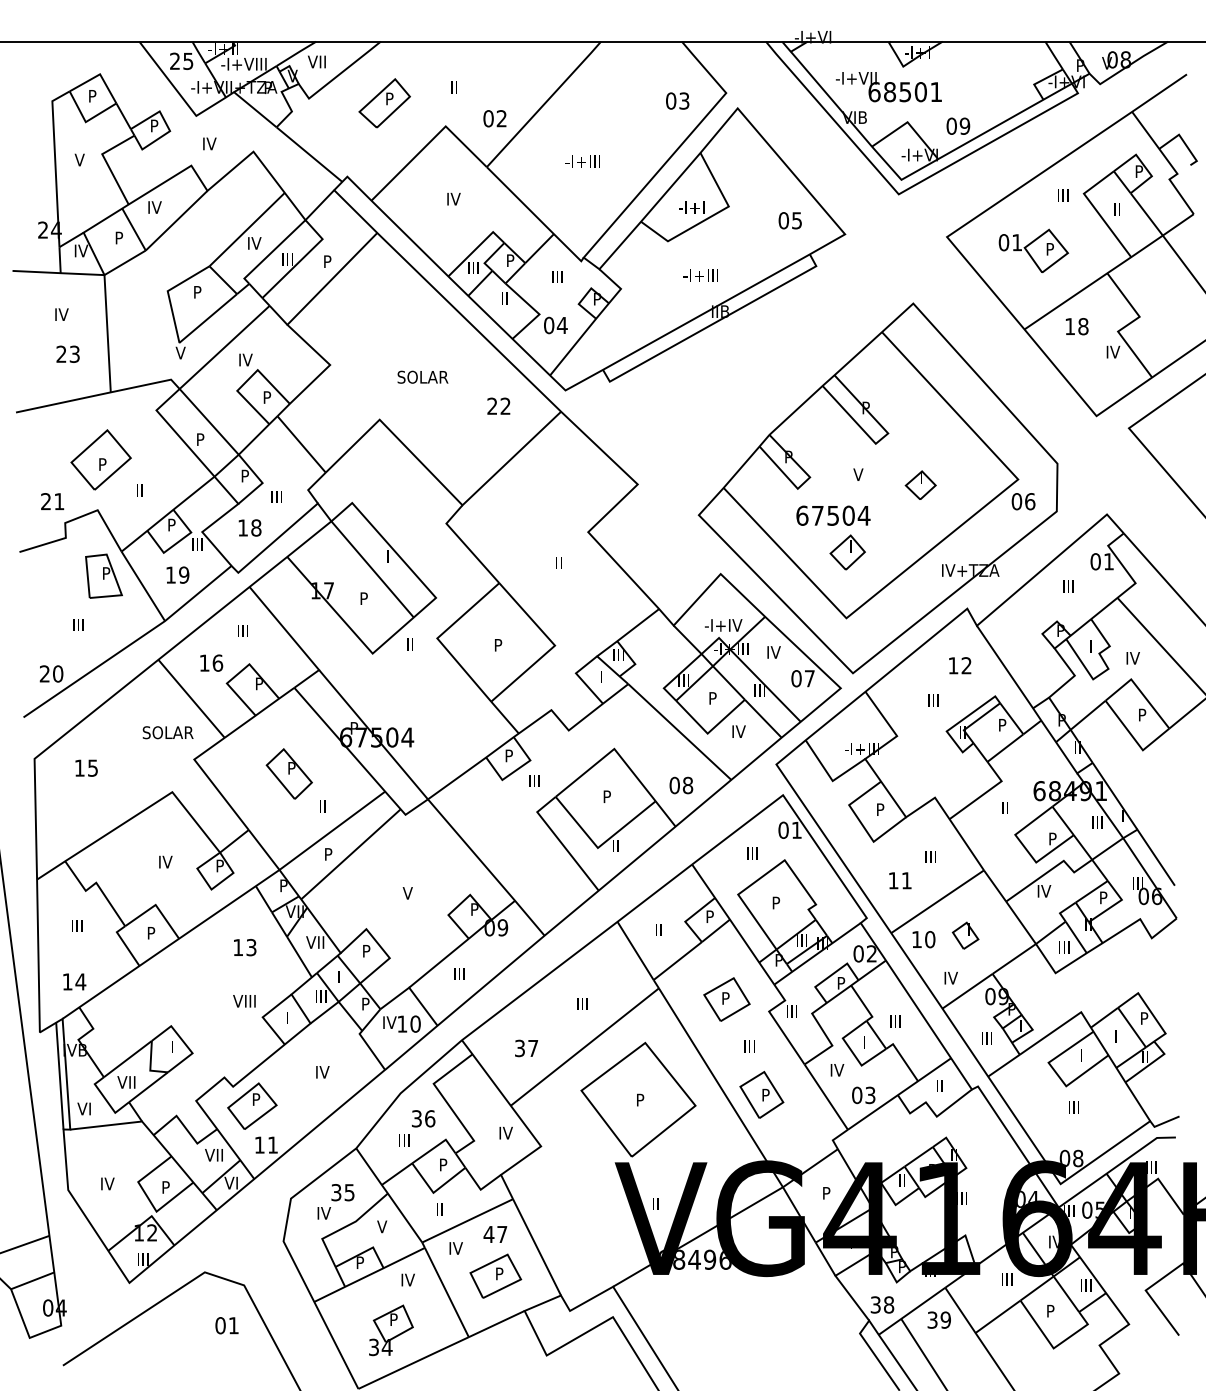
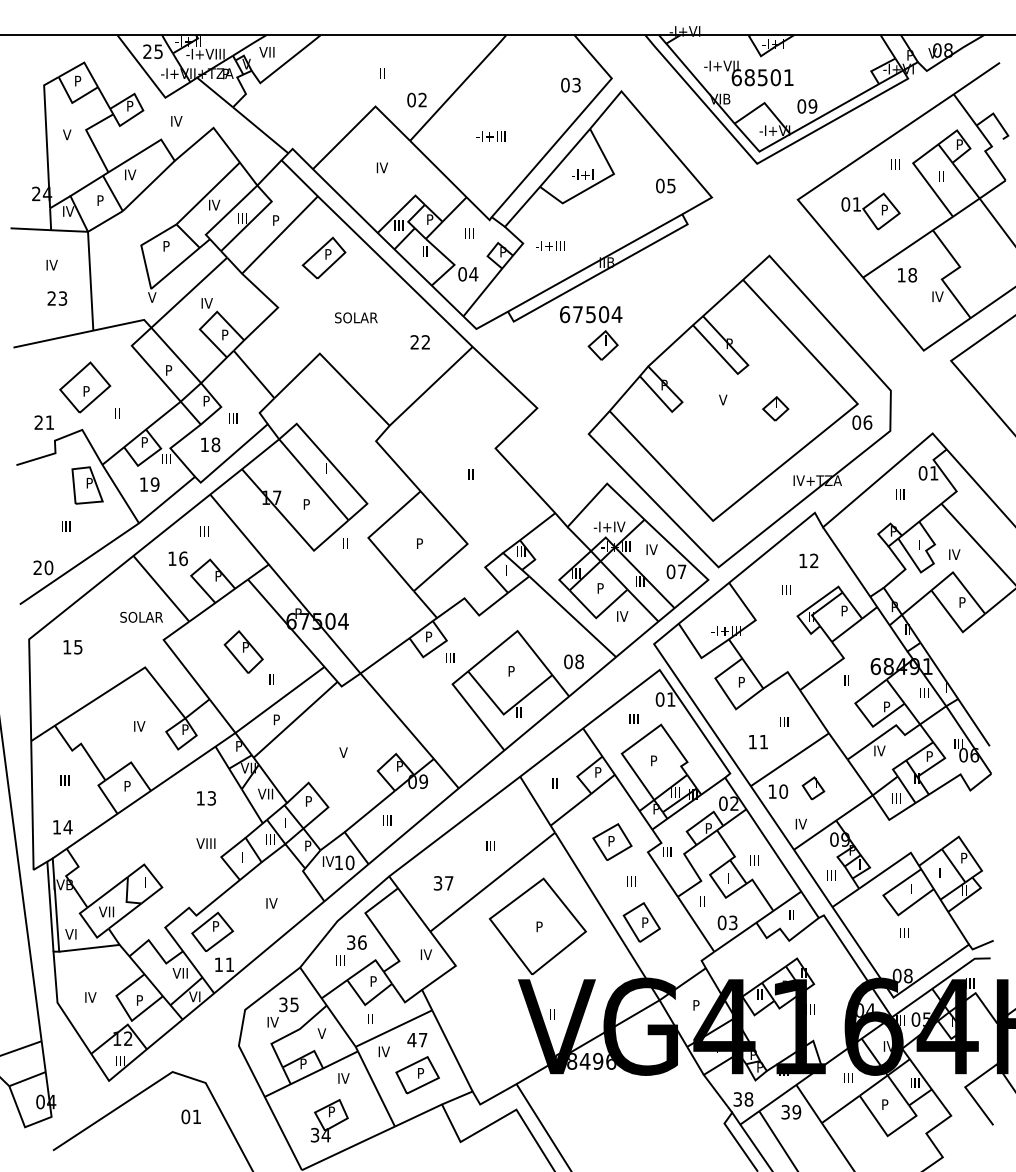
part: (383, 102) -> (323, 257), moved
text: (700, 274) -> (550, 245), moved
part: (837, 545) -> (594, 339), moved
text: (837, 1069) -> (705, 901), IV -> II

